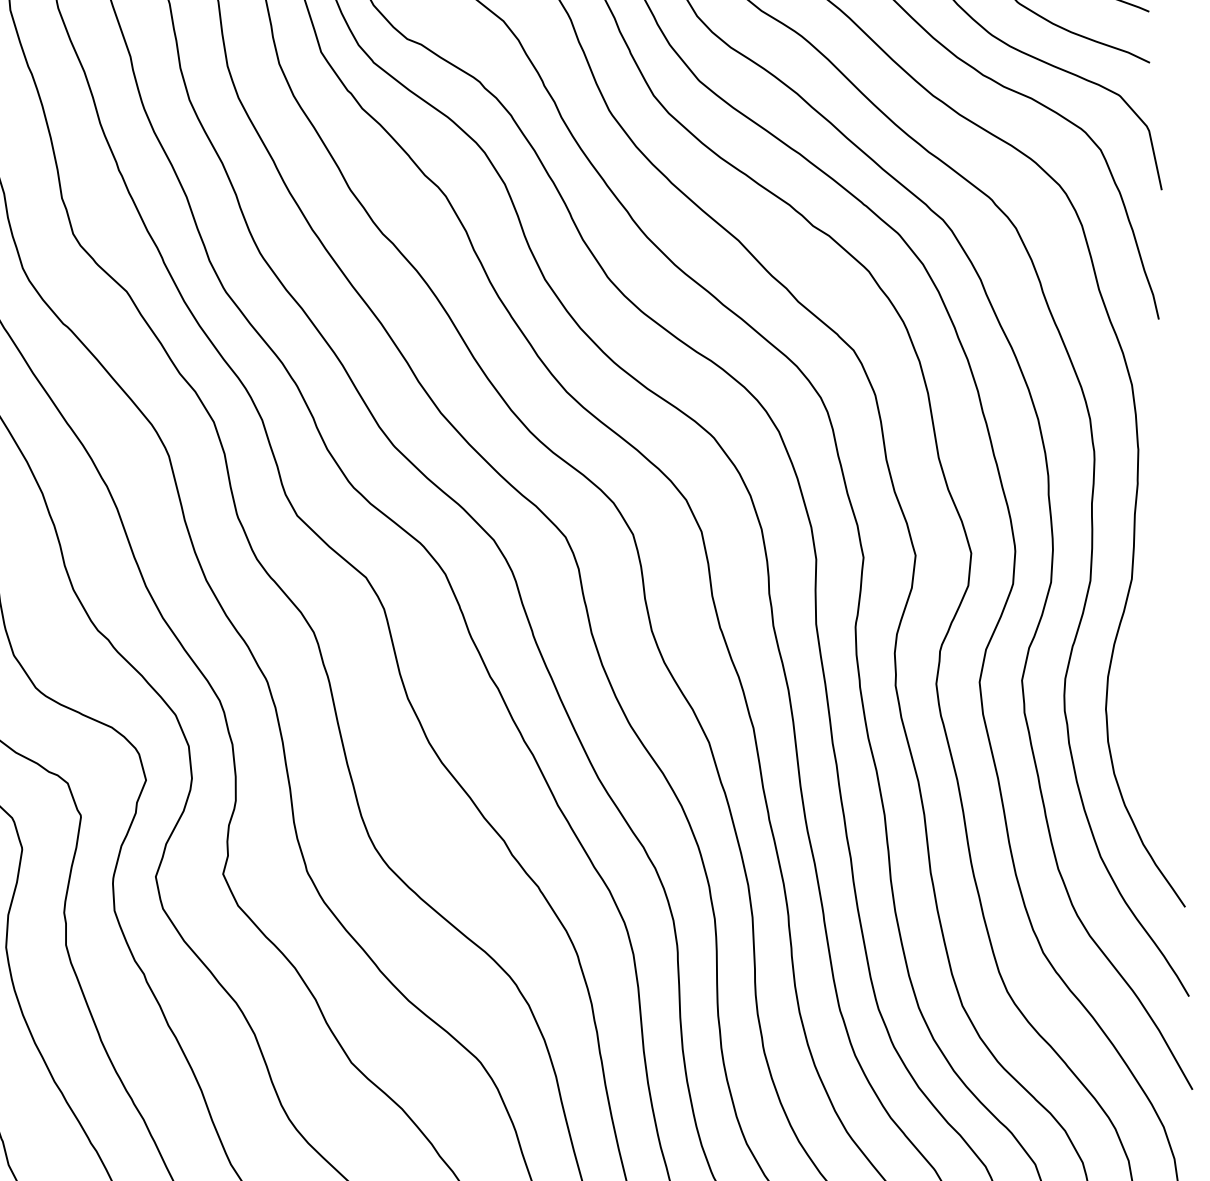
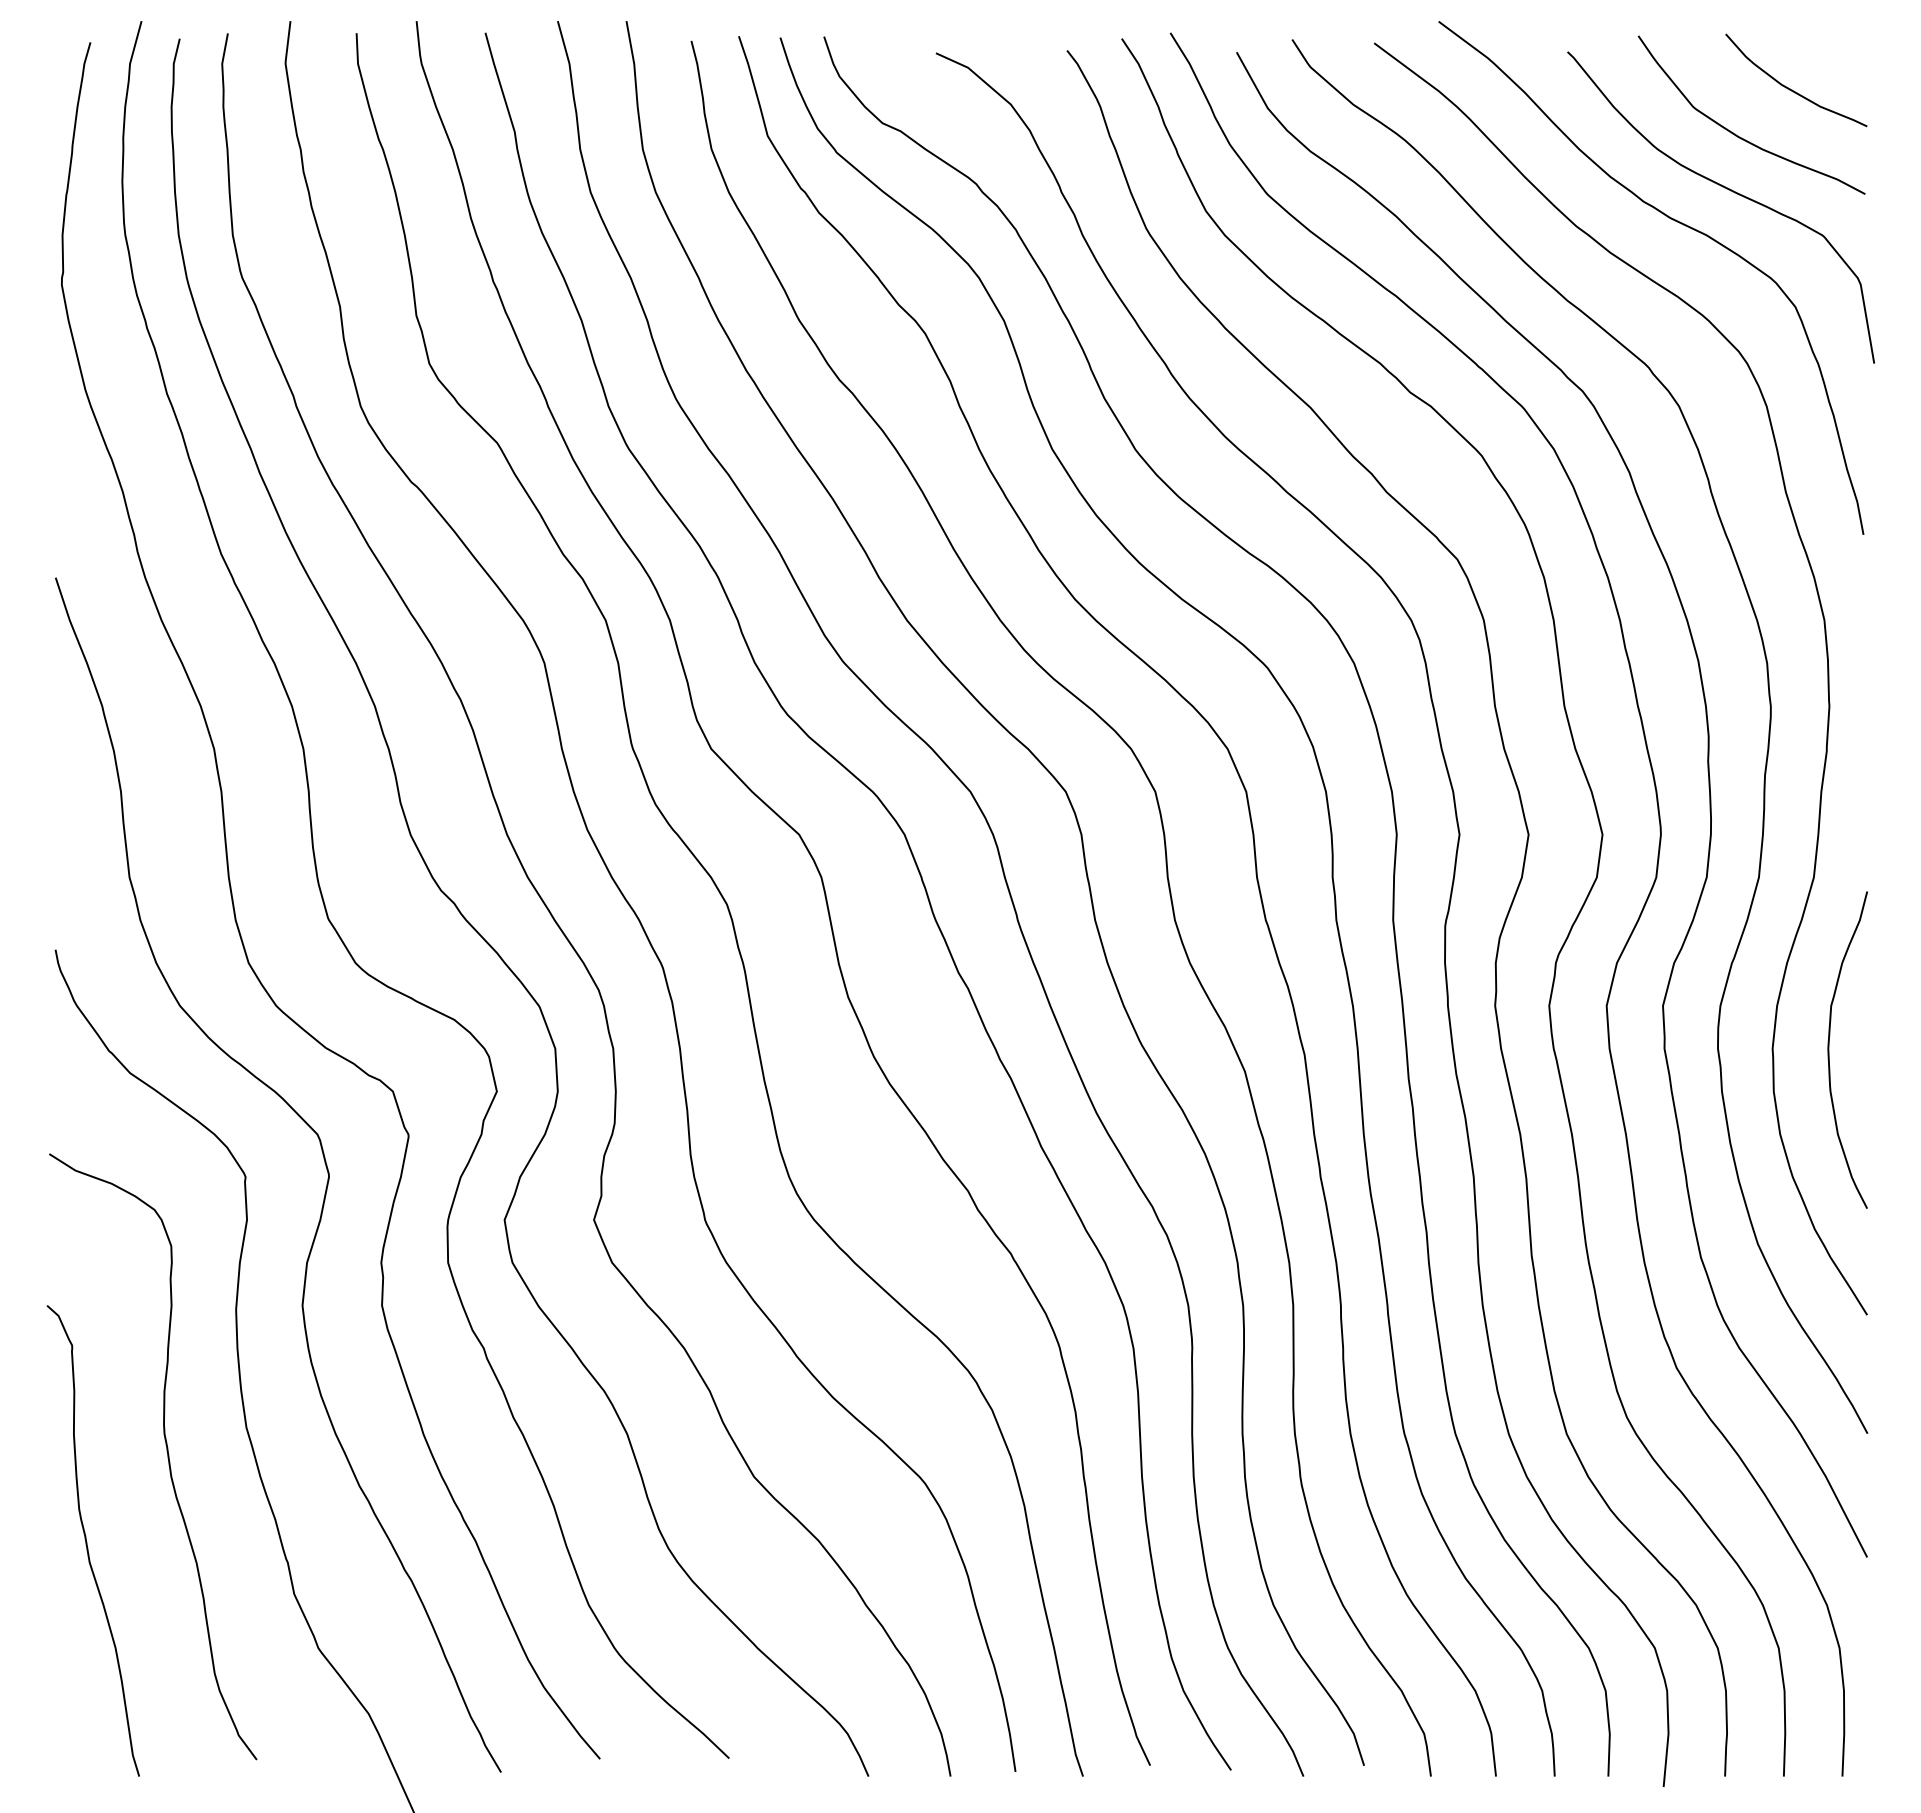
curve: (1148, 708) -> (1829, 1049), added

